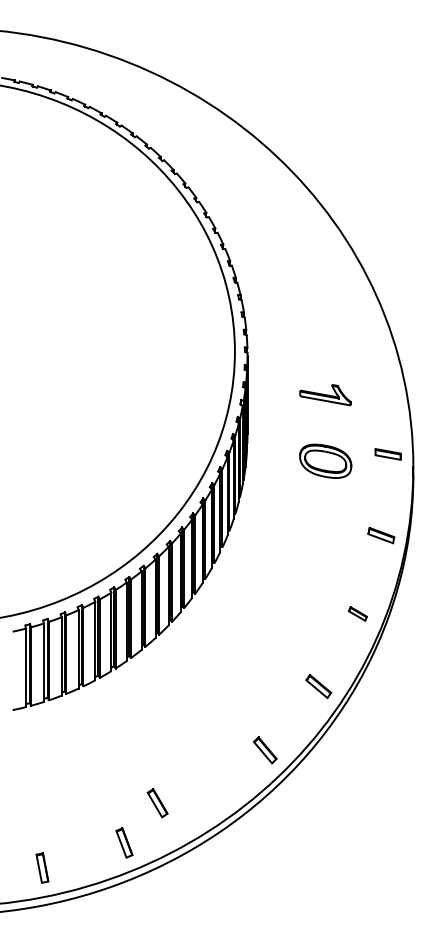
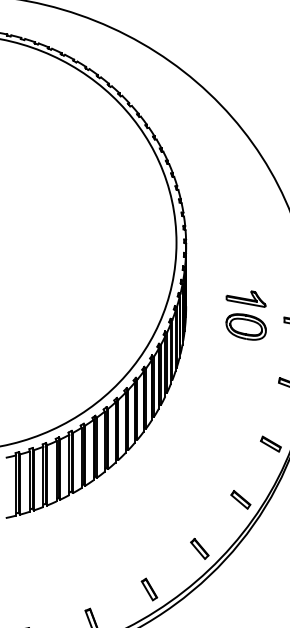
part: (325, 395) -> (246, 299), moved
part: (357, 613) -> (270, 443), size x1.43
part: (157, 803) -> (149, 589), moved

